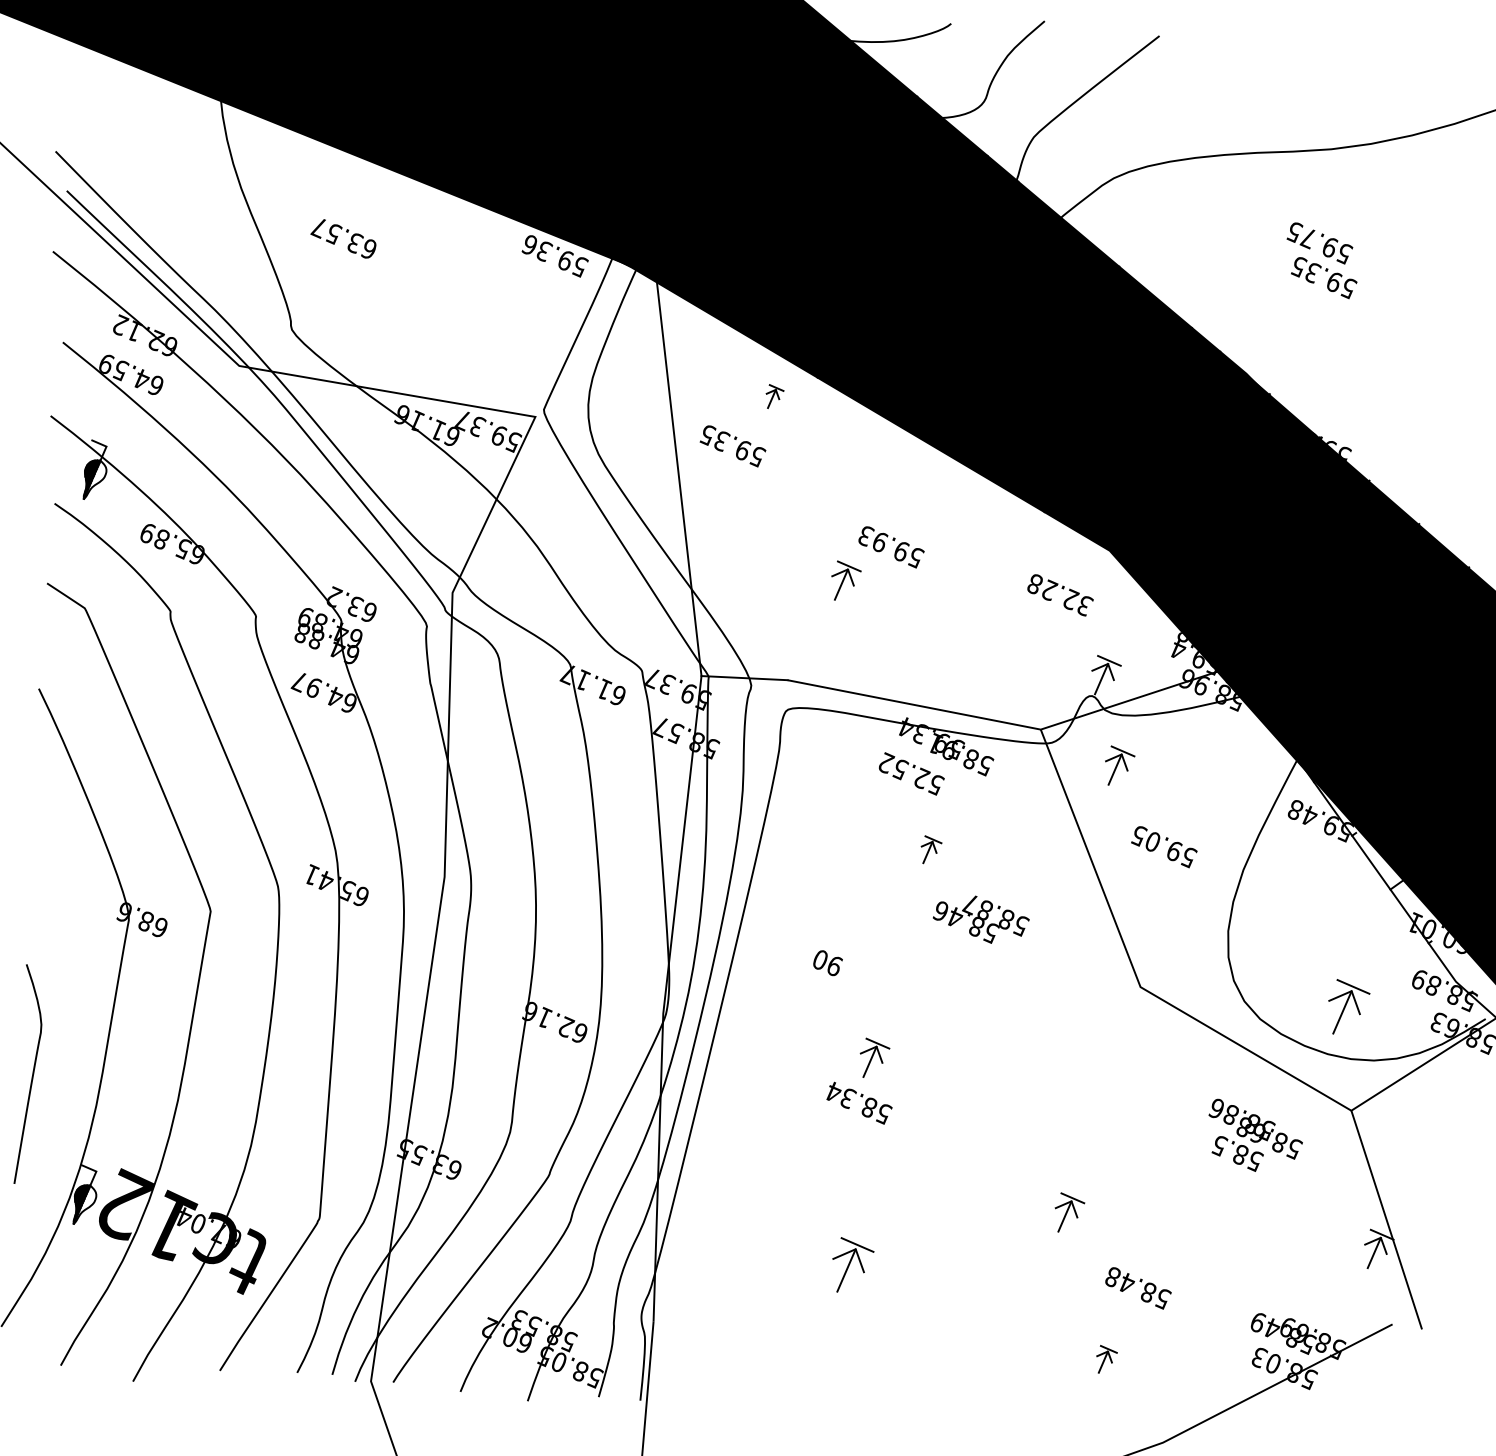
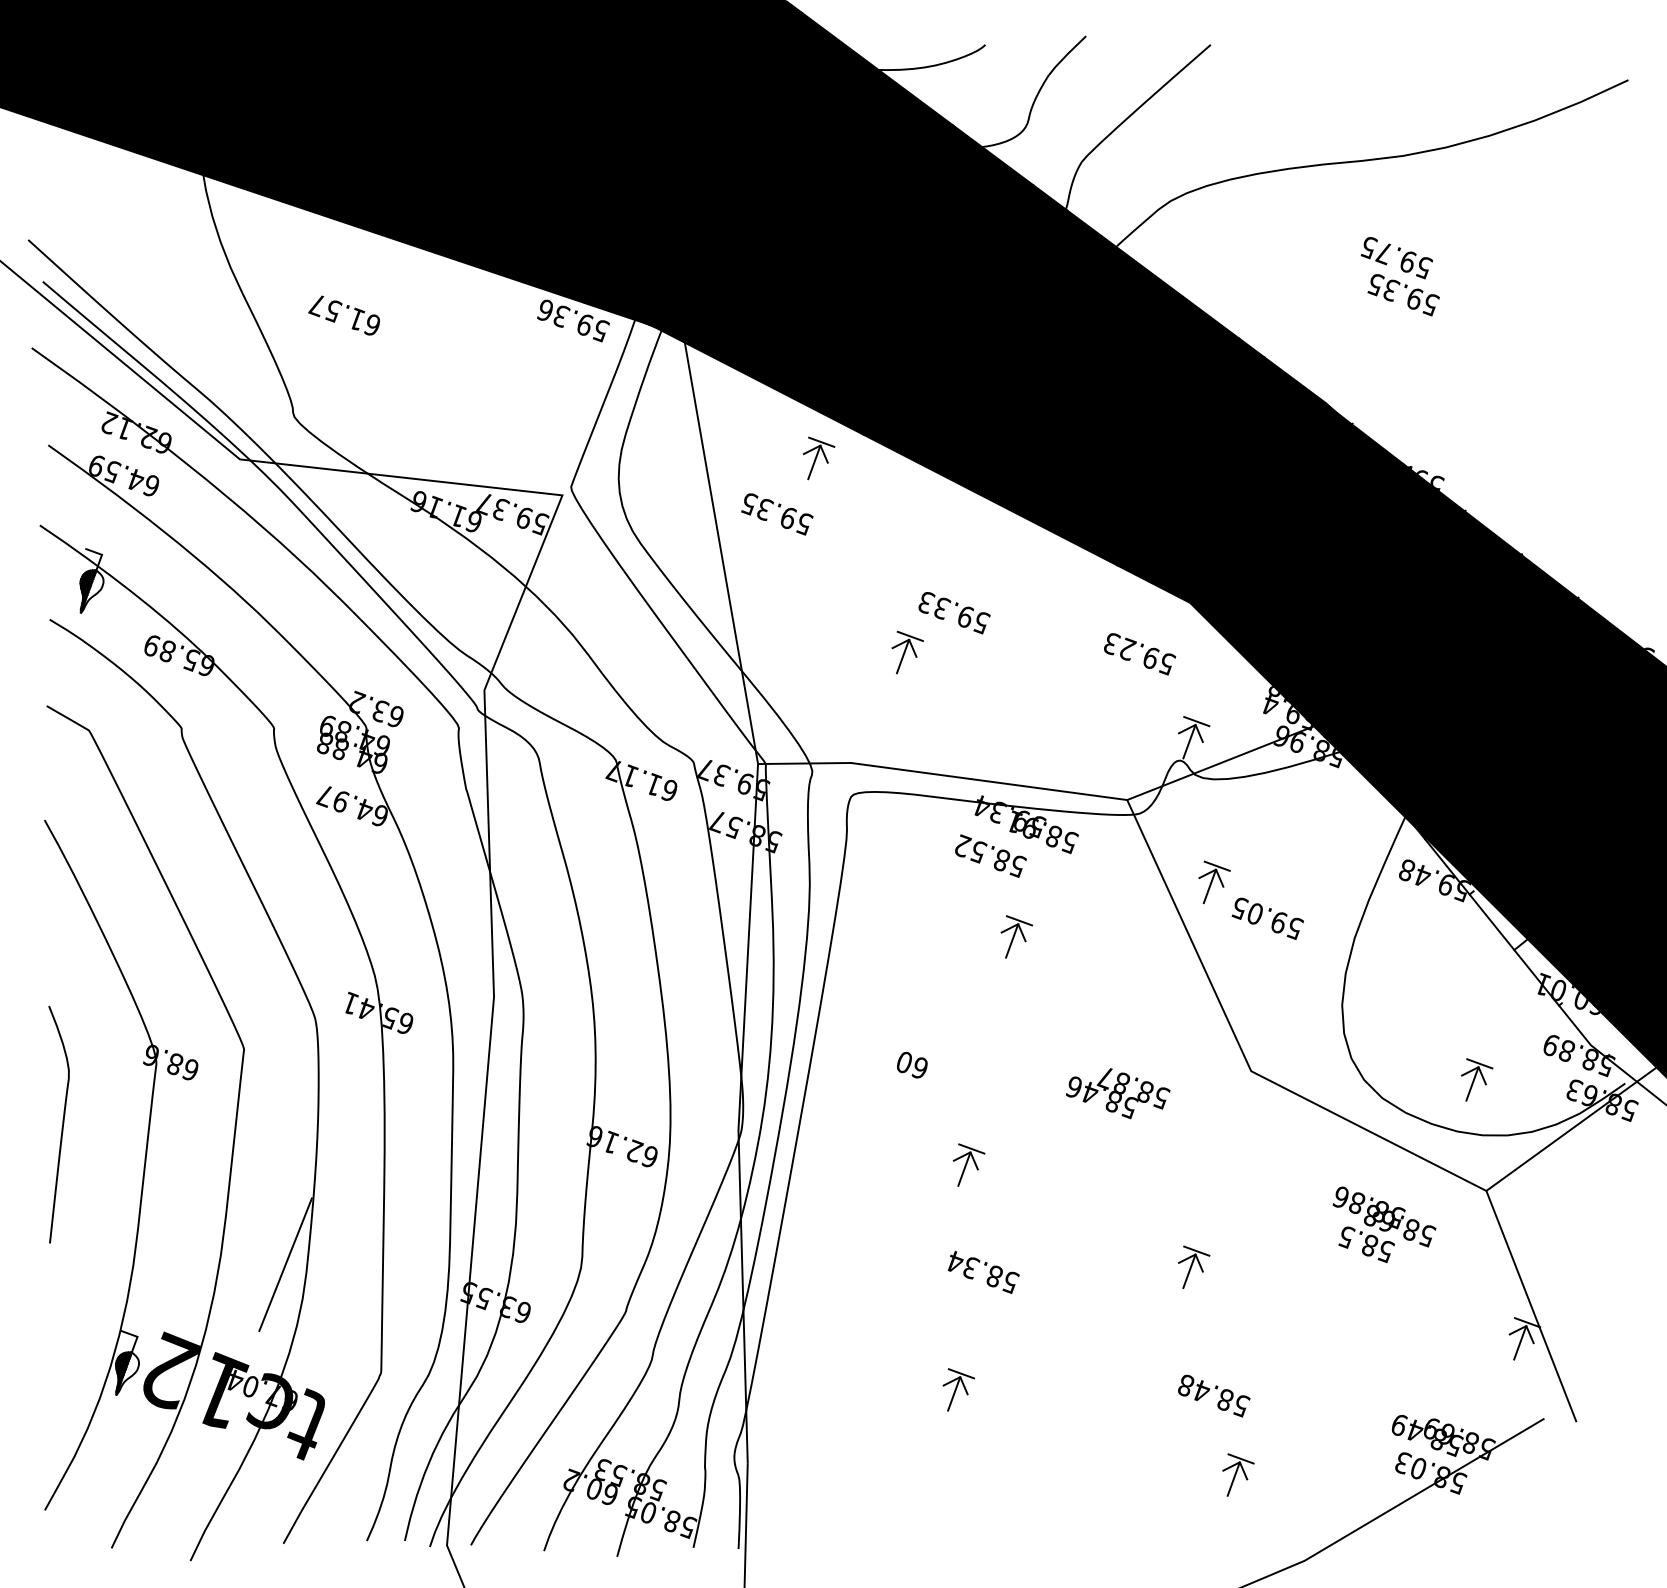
text: (355, 242) -> (357, 318), 63.57 -> 61.57
part: (774, 396) -> (818, 458), size x1.67
text: (880, 542) -> (942, 608), 59.93 -> 59.33
text: (1058, 594) -> (1137, 653), 32.28 -> 59.23
part: (1119, 766) -> (1214, 882), moved
text: (922, 777) -> (1002, 859), 52.52 -> 58.52
part: (930, 849) -> (1016, 936), size x1.43
text: (981, 919) -> (1118, 1093), moved
text: (834, 966) -> (919, 1068), 90 -> 60
part: (1349, 1007) -> (1477, 1079), size x0.71
curve: (32, 1074) -> (62, 1124), moved
text: (859, 1103) -> (983, 1272), moved
line: (237, 1112) -> (285, 1264), added
part: (1069, 1212) -> (1194, 1266), moved
part: (852, 1265) -> (958, 1389), size x0.71
text: (1138, 1287) -> (1214, 1395), moved
part: (1106, 1359) -> (1238, 1474), size x1.43

